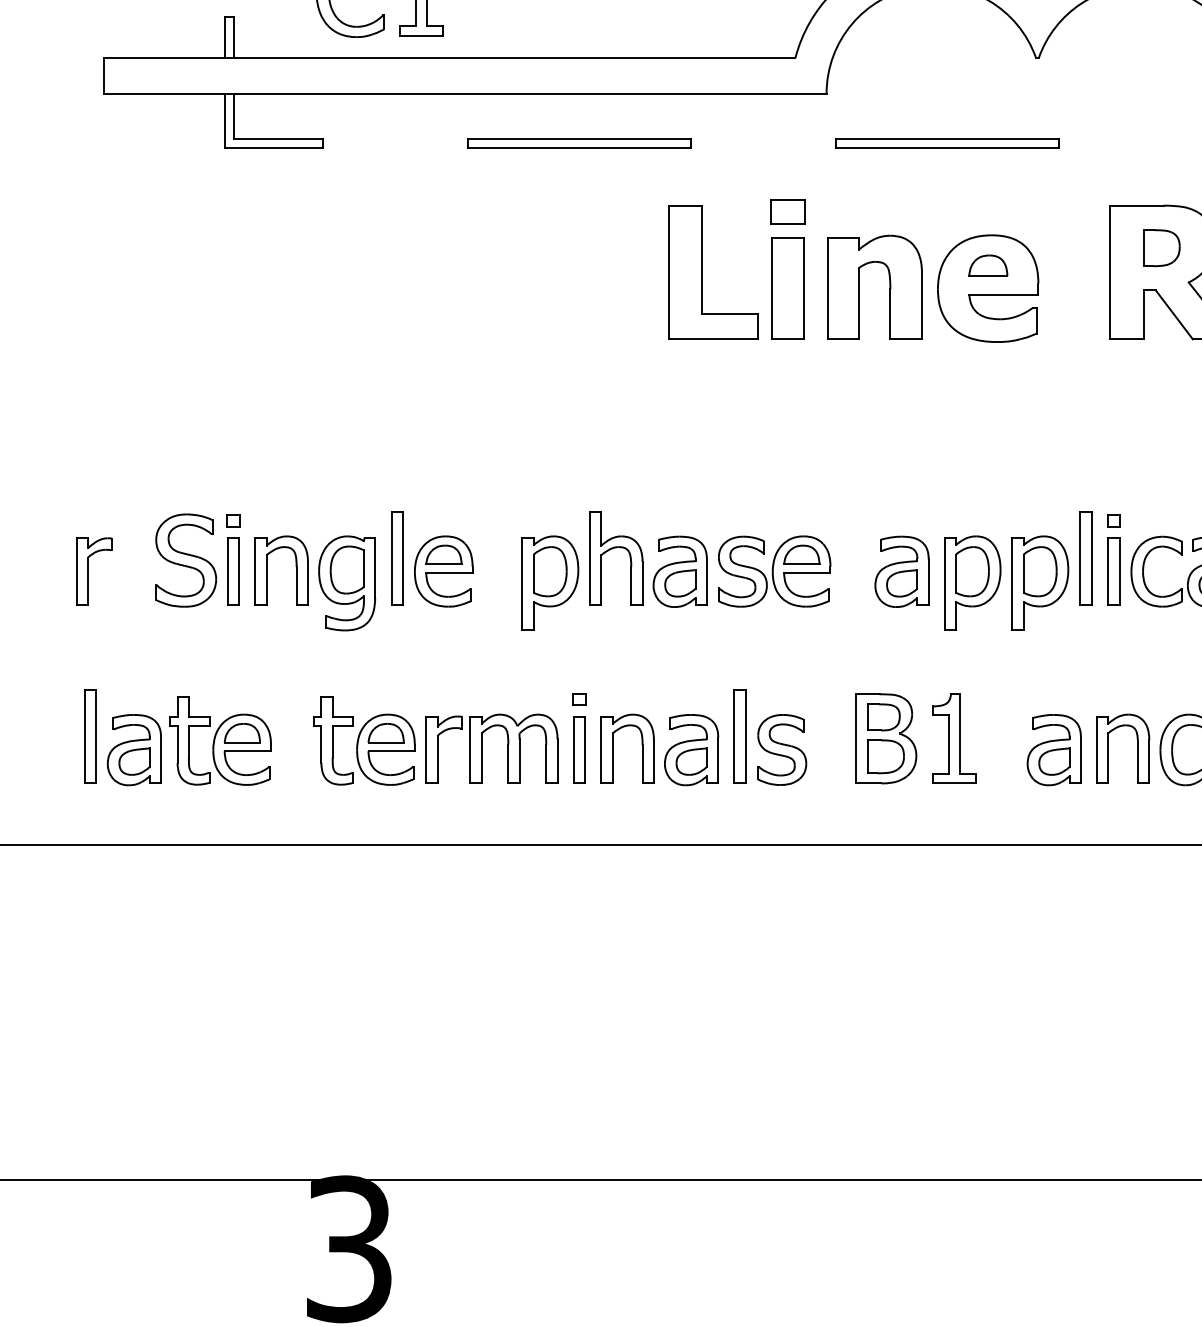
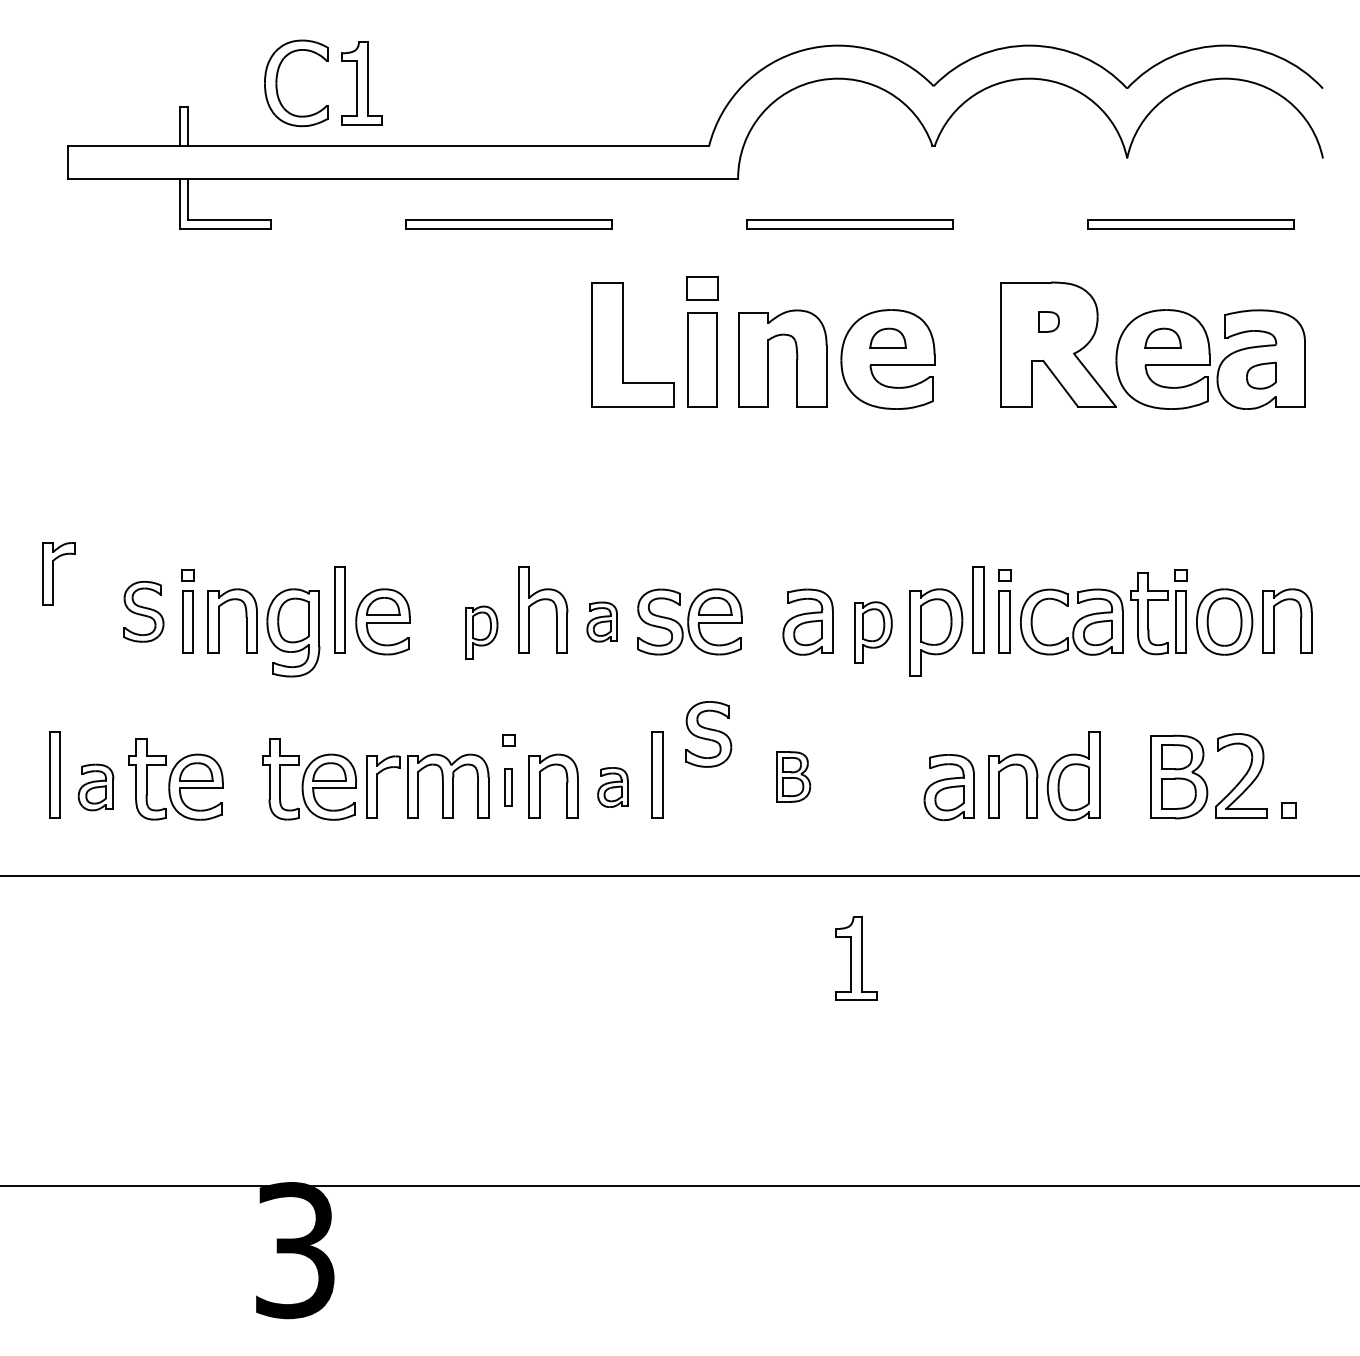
part: (1161, 247) -> (1048, 321), size x0.6
part: (185, 560) -> (143, 611), size x0.7
part: (93, 571) -> (58, 573), moved
part: (679, 571) -> (601, 621), size x0.6
part: (549, 582) -> (481, 632), size x0.6
part: (972, 582) -> (873, 632), size x0.7
part: (886, 738) -> (793, 776), size x0.6
part: (954, 738) -> (856, 958), moved
part: (579, 748) -> (508, 786), size x0.6
part: (133, 750) -> (95, 787), size x0.7
part: (691, 750) -> (612, 787), size x0.6
part: (781, 750) -> (708, 734), moved

